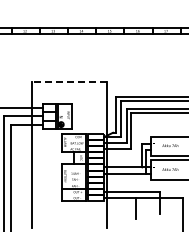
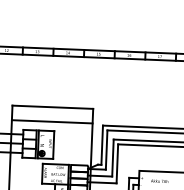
line: (69, 81) -> (52, 107), dashed -> solid
line: (69, 95) -> (52, 122), added

